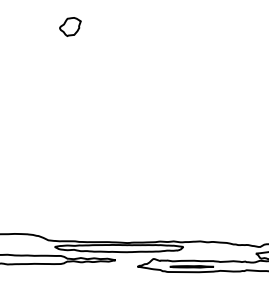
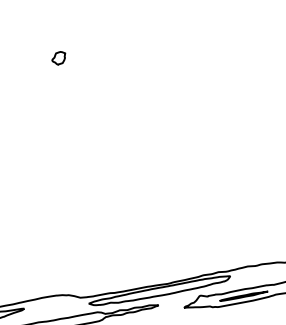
part: (70, 26) -> (59, 57), size x0.6

